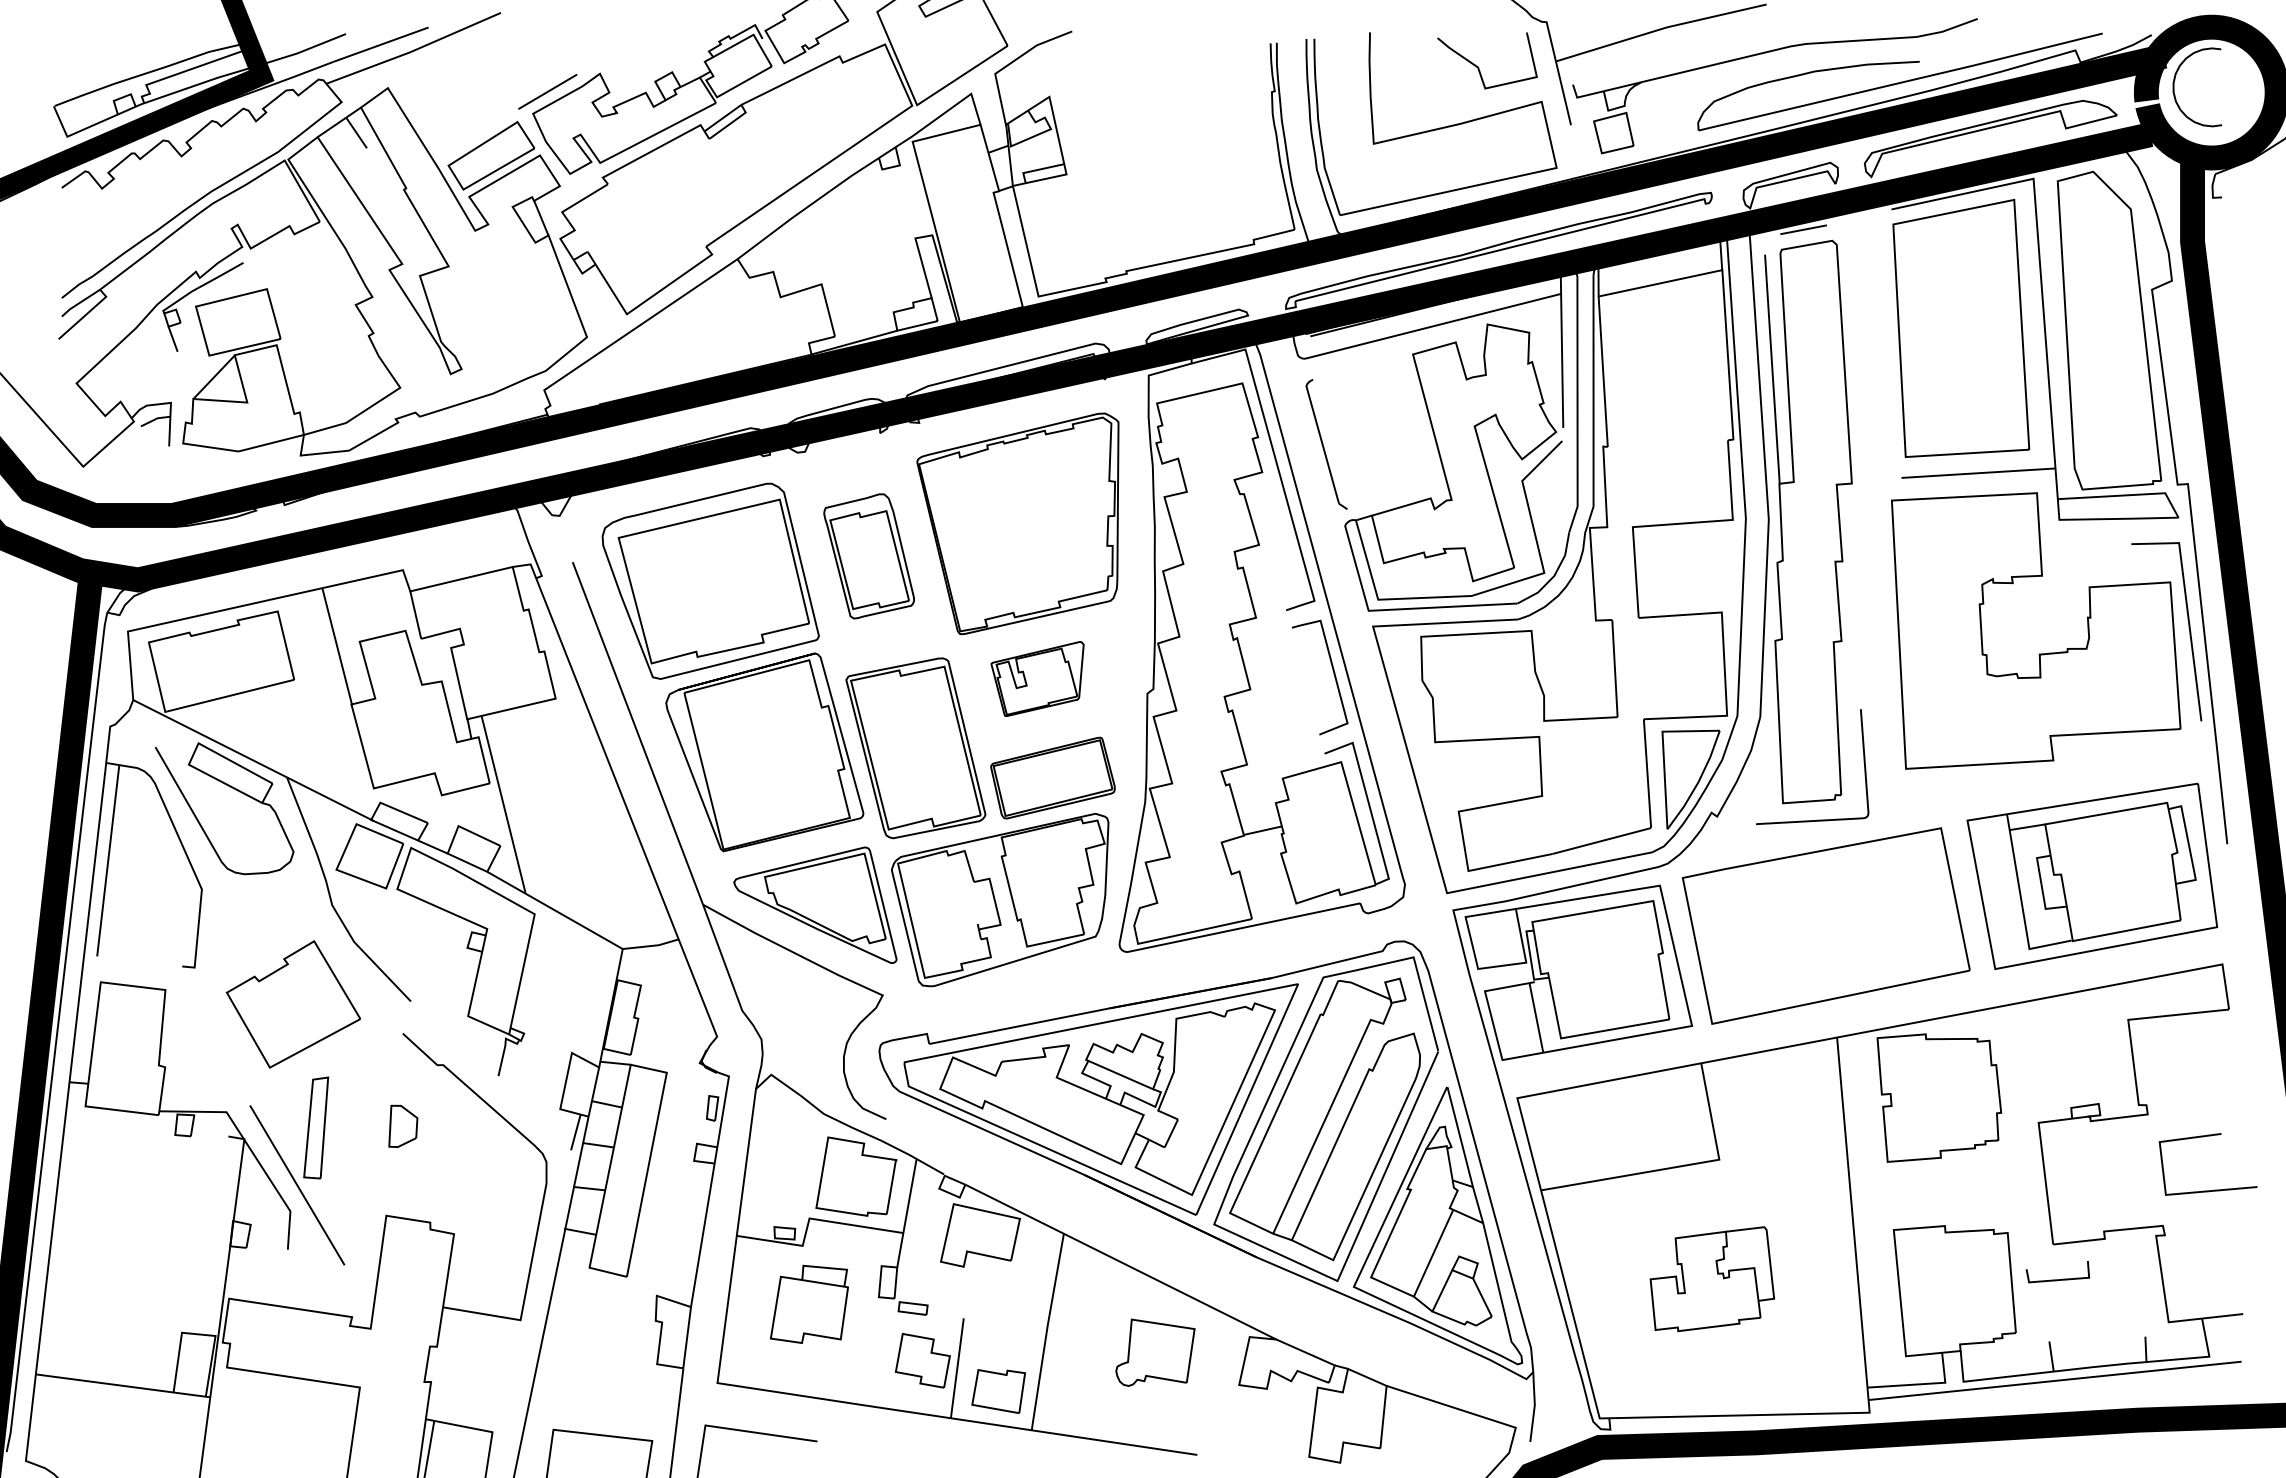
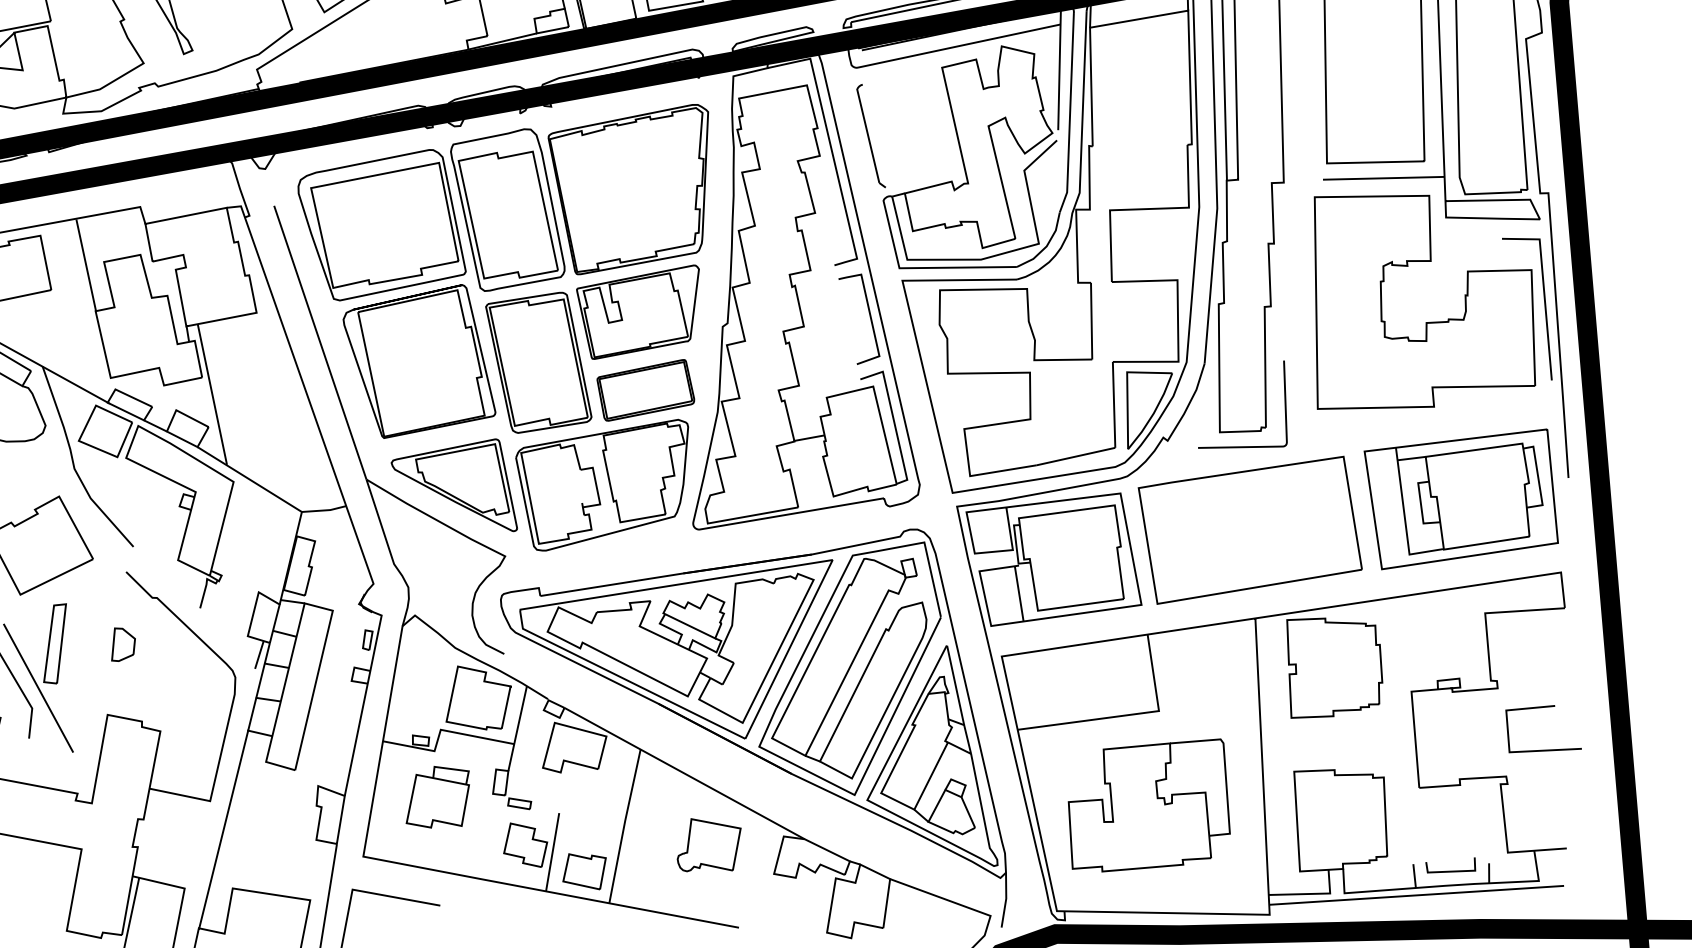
part: (868, 556) -> (507, 210), size x1.67
part: (1037, 678) -> (636, 311), size x1.67
part: (1712, 1278) -> (1150, 804), size x1.67
line: (2057, 1279) -> (1450, 871), moved

